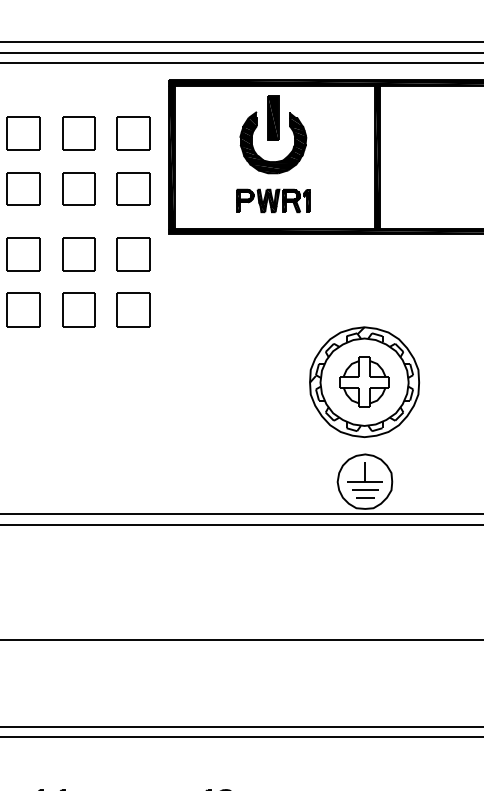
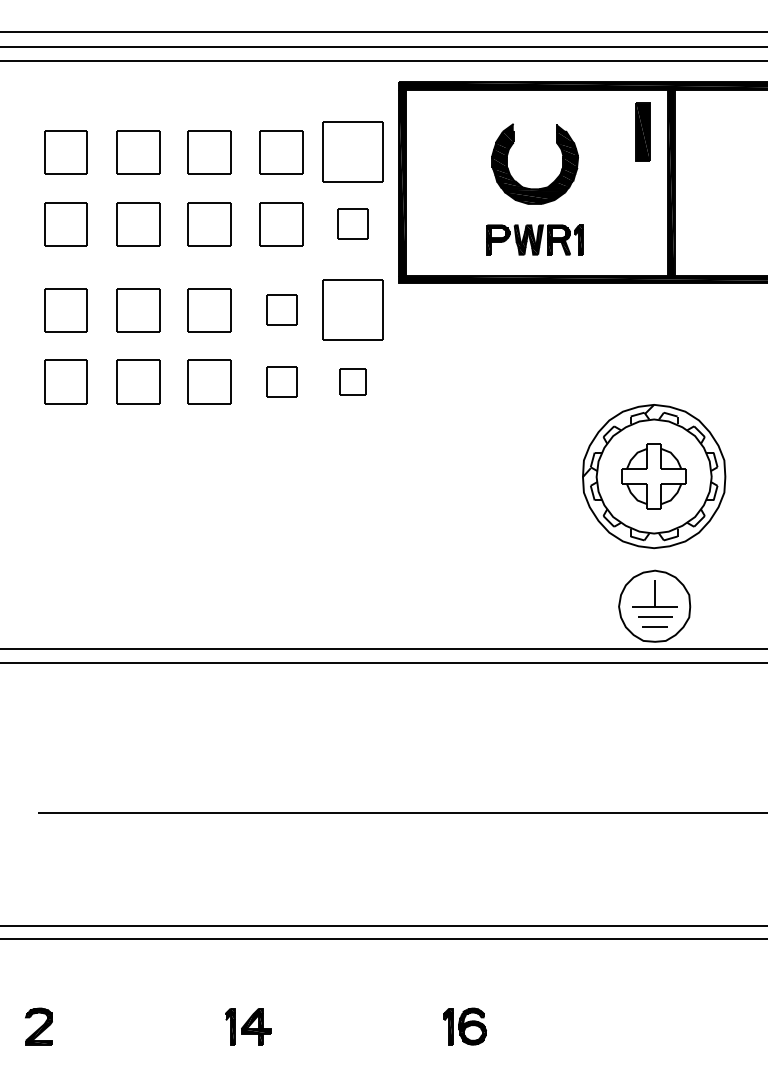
part: (272, 117) -> (642, 131), moved
part: (133, 133) -> (352, 152), size x1.4
part: (133, 189) -> (352, 224), size x0.7
part: (78, 254) -> (281, 310), size x0.7
part: (133, 254) -> (352, 310), size x1.4
part: (78, 309) -> (281, 381), size x0.7
part: (133, 309) -> (352, 381), size x0.6

